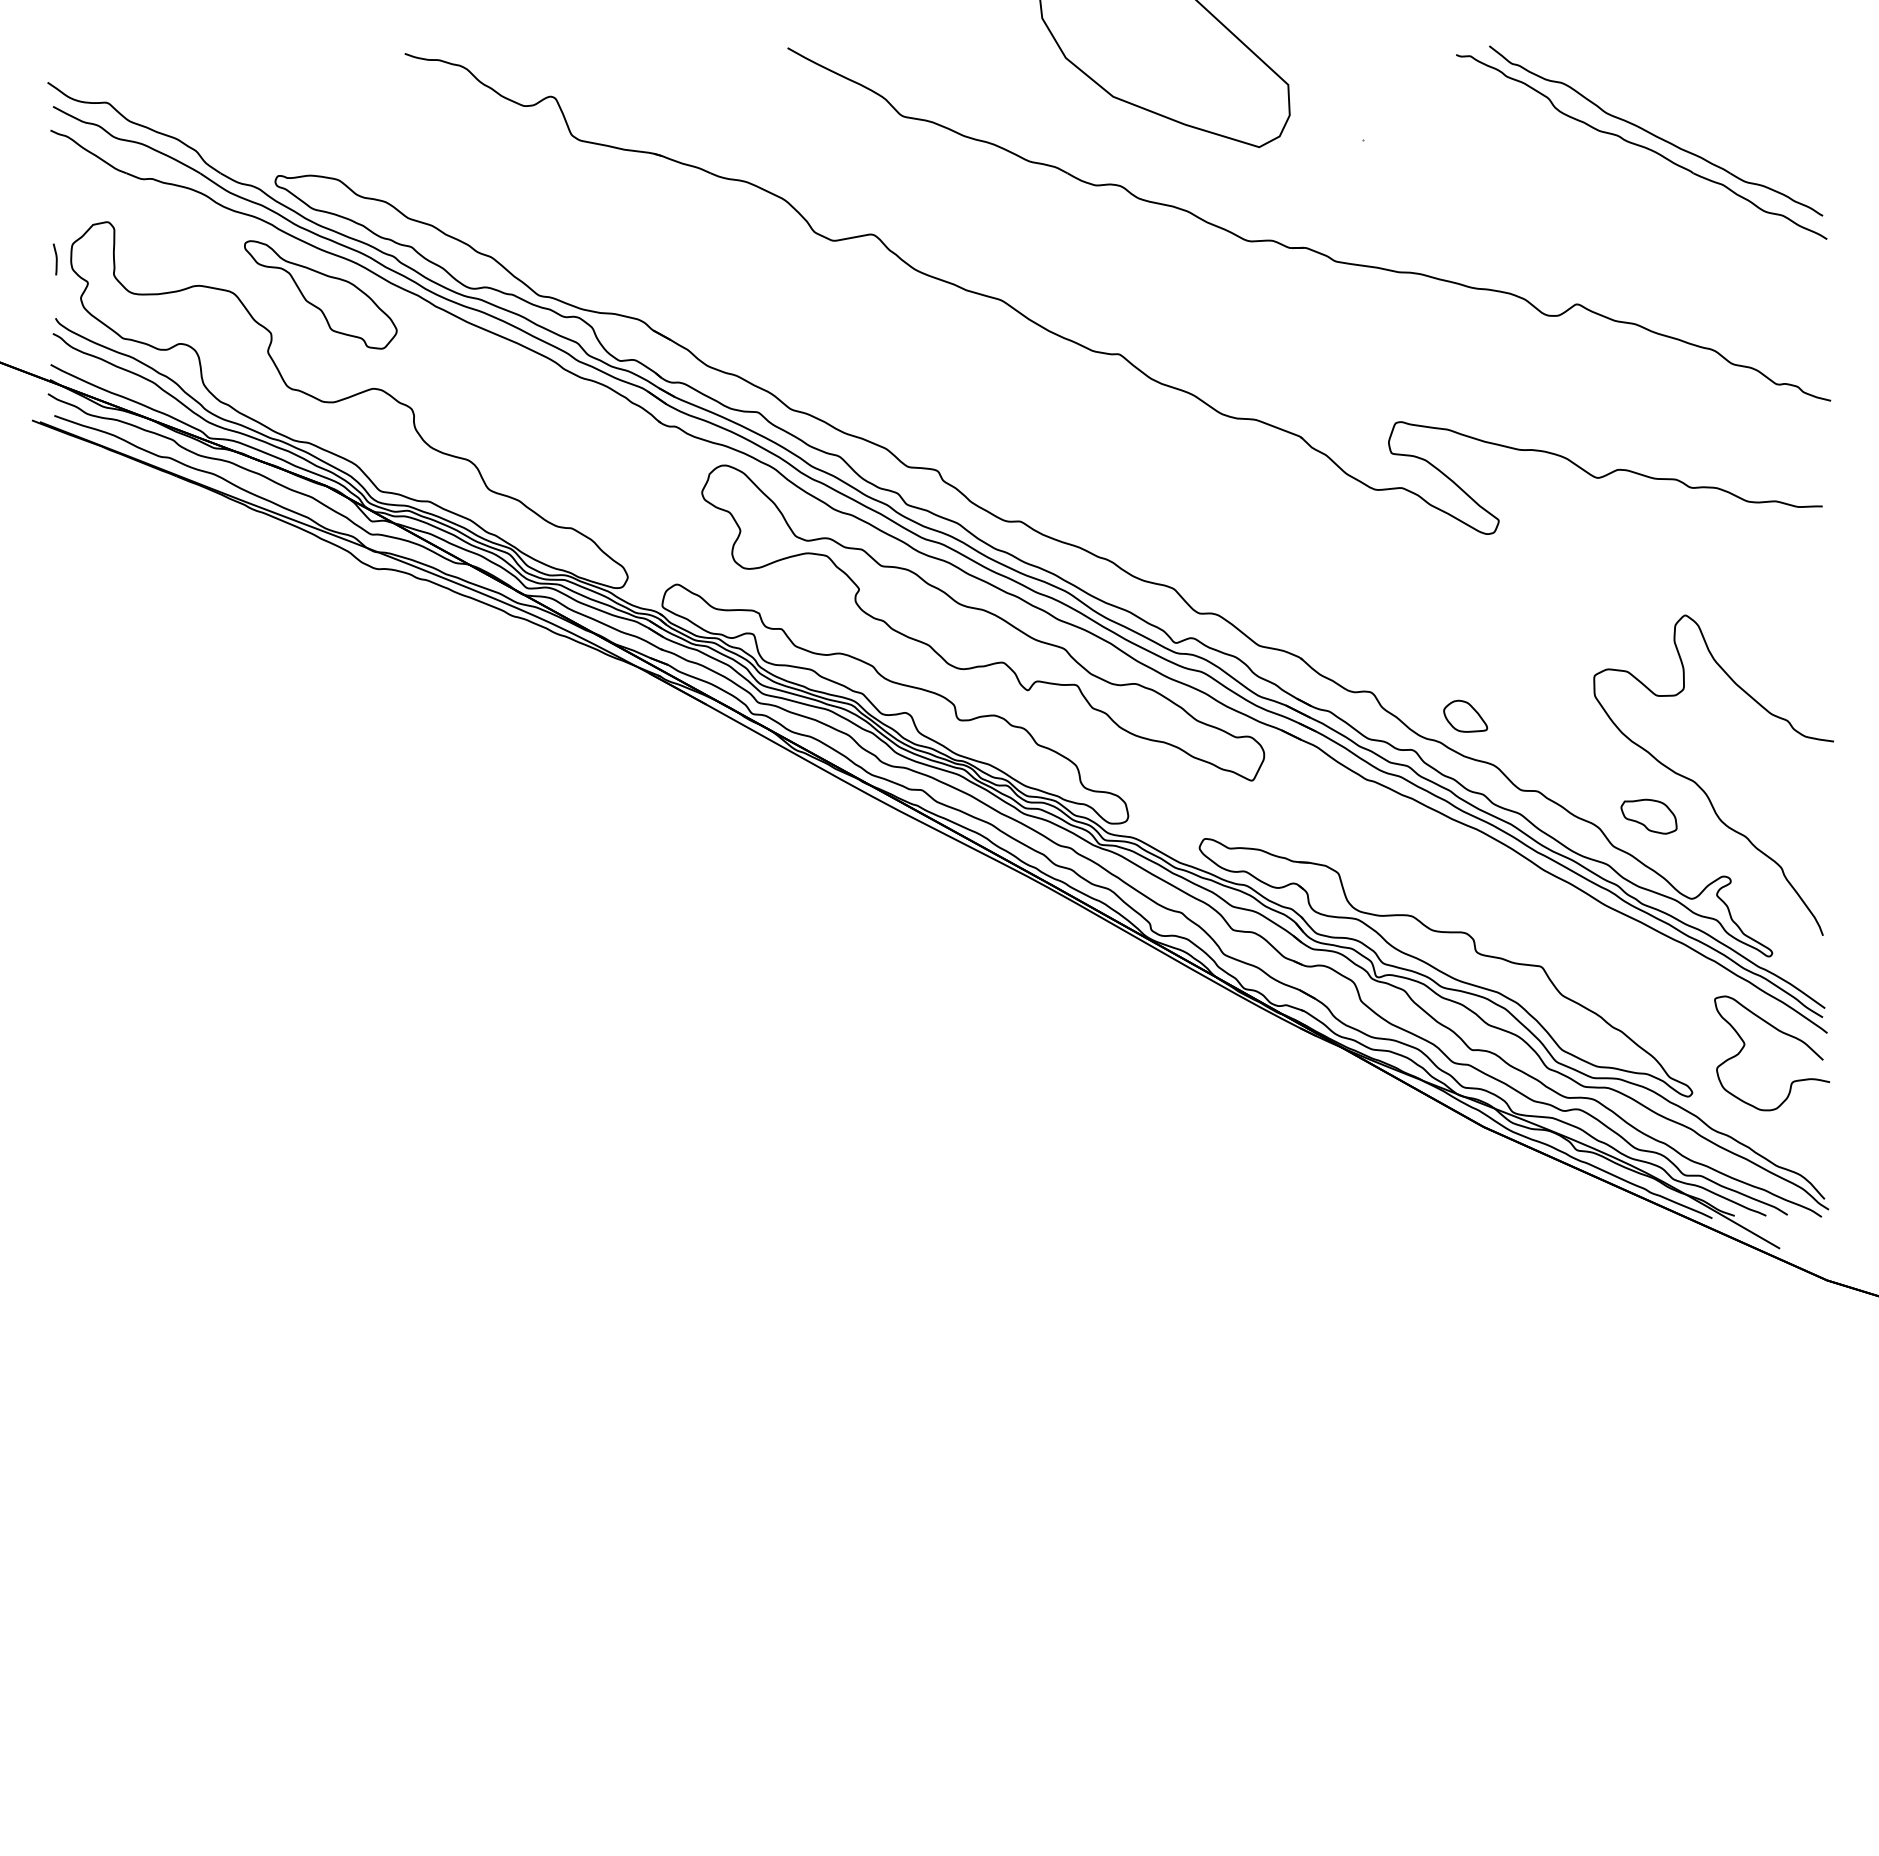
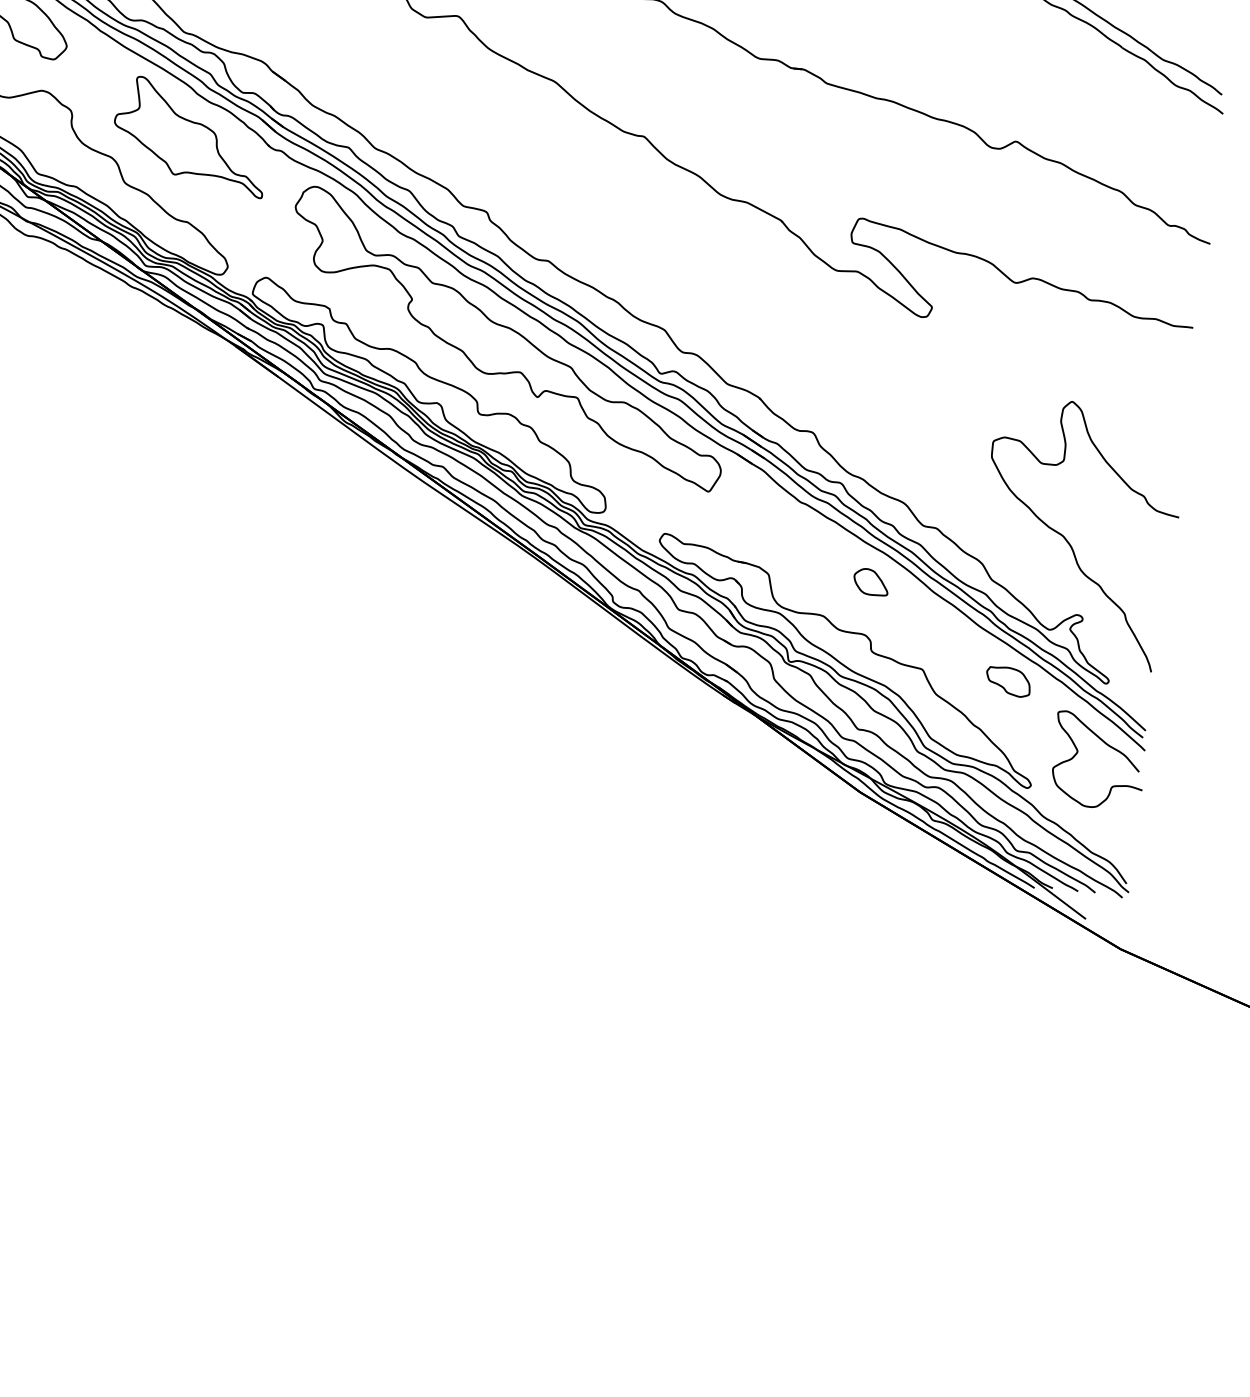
part: (563, 421) -> (191, 135), added
part: (1465, 715) -> (871, 581), moved
part: (1648, 816) -> (1008, 681), moved

